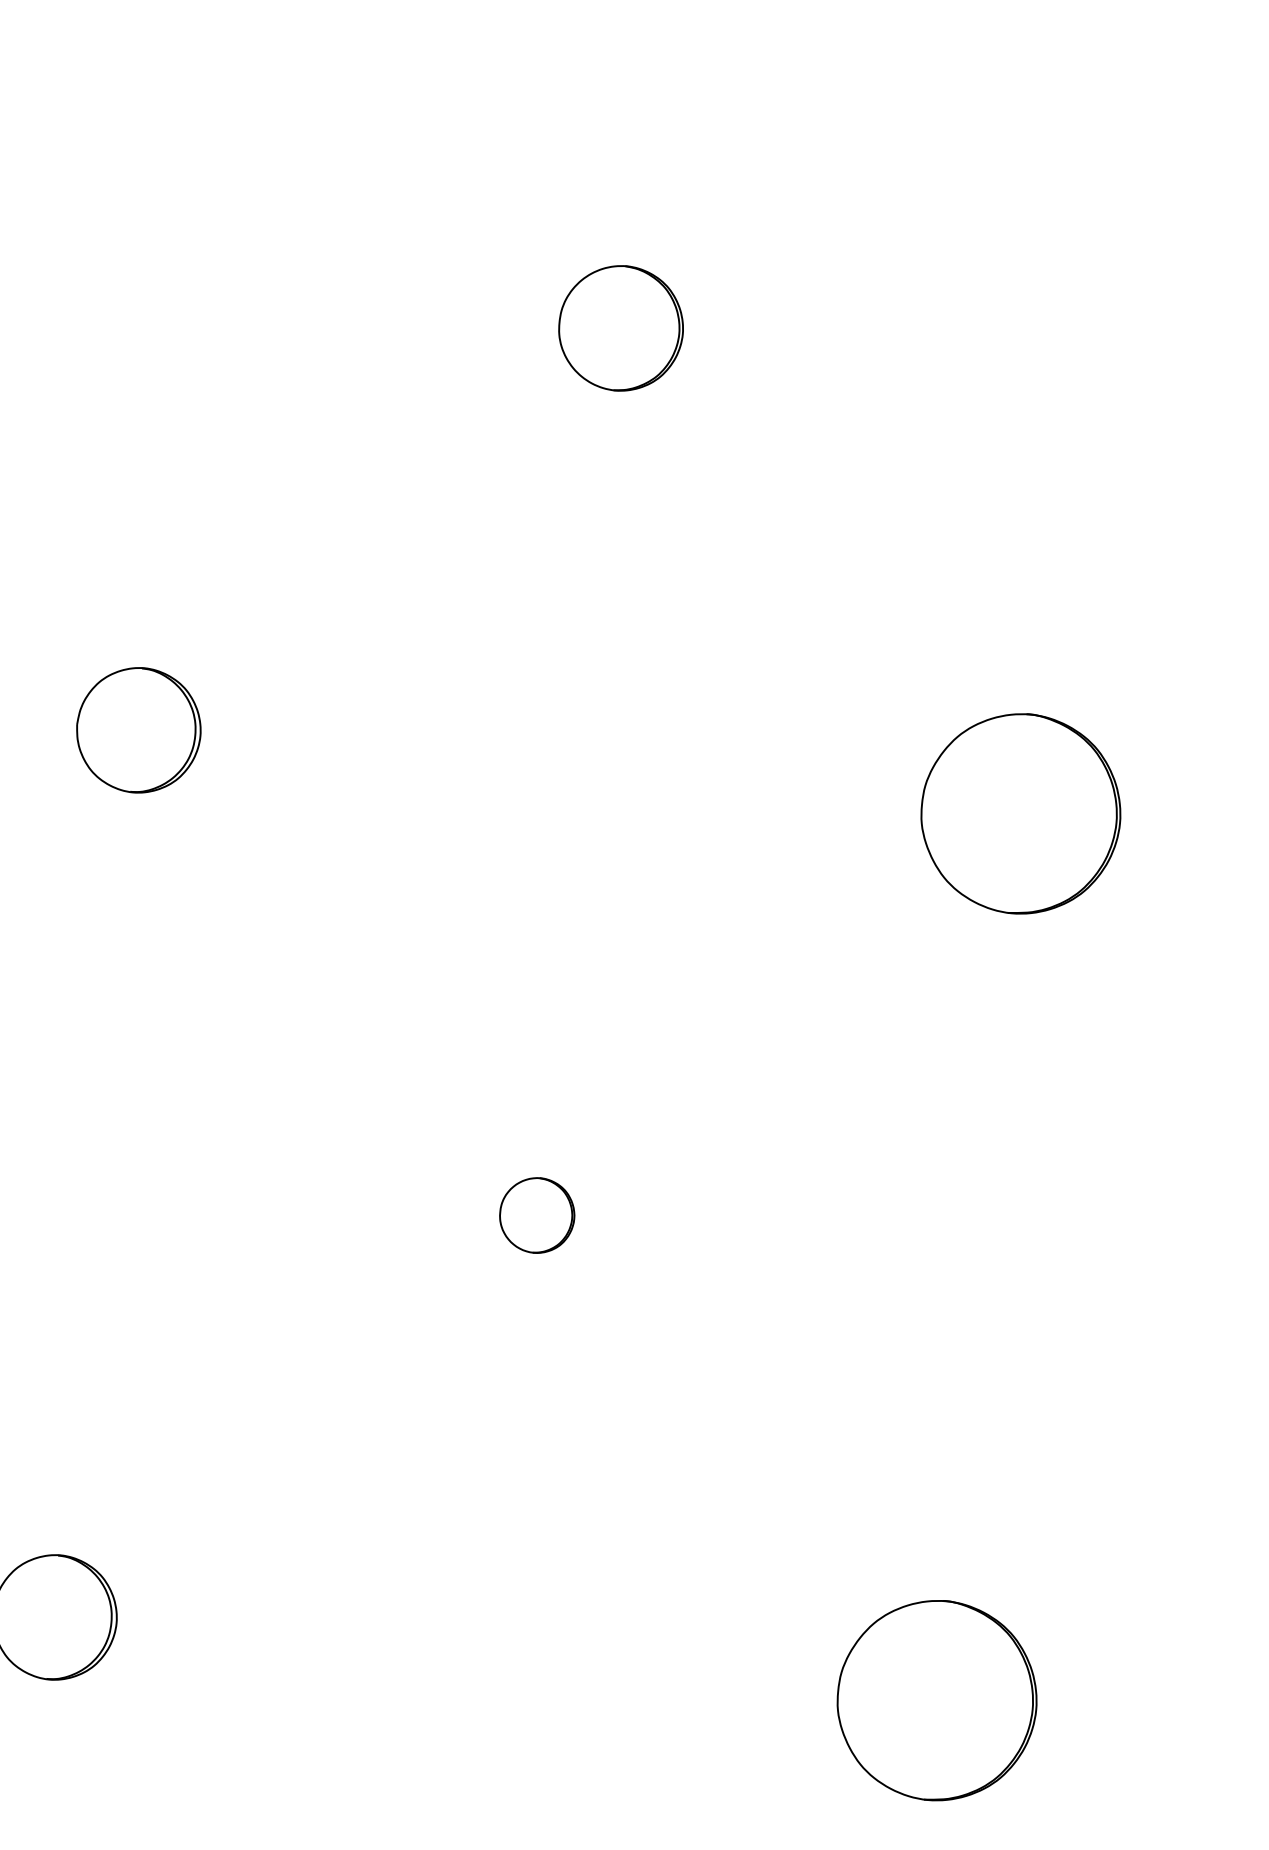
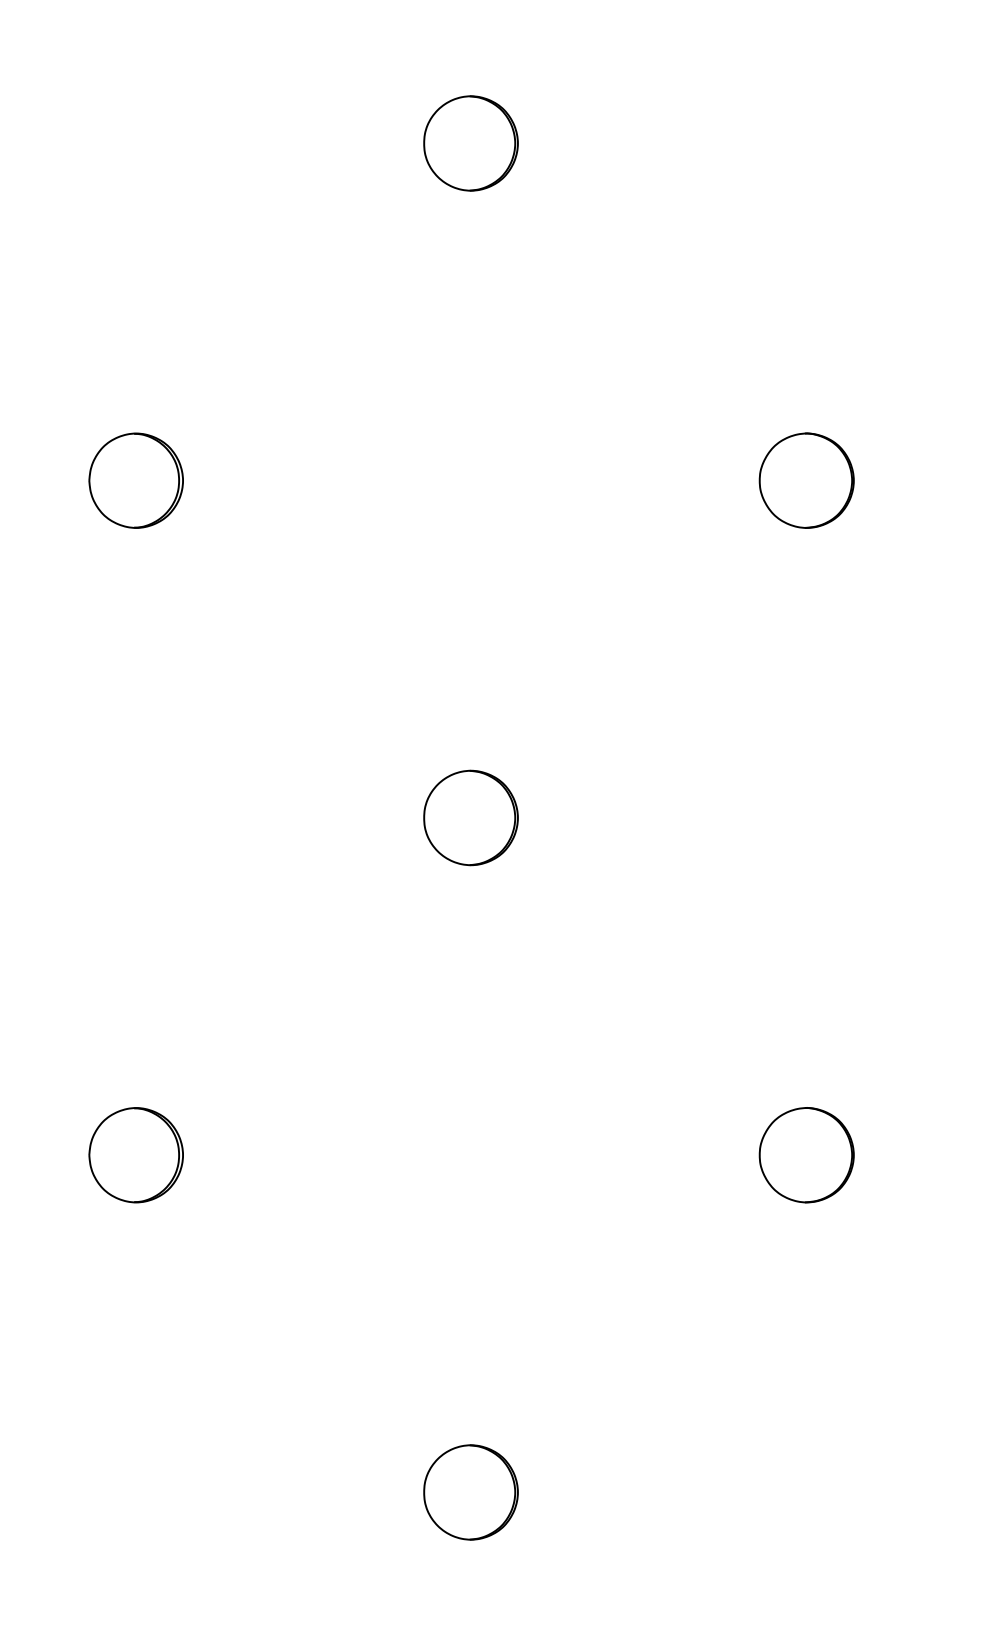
part: (1020, 813) -> (806, 480), size x0.62
part: (536, 1214) -> (470, 817), size x1.67
part: (936, 1701) -> (806, 1155), size x0.62

